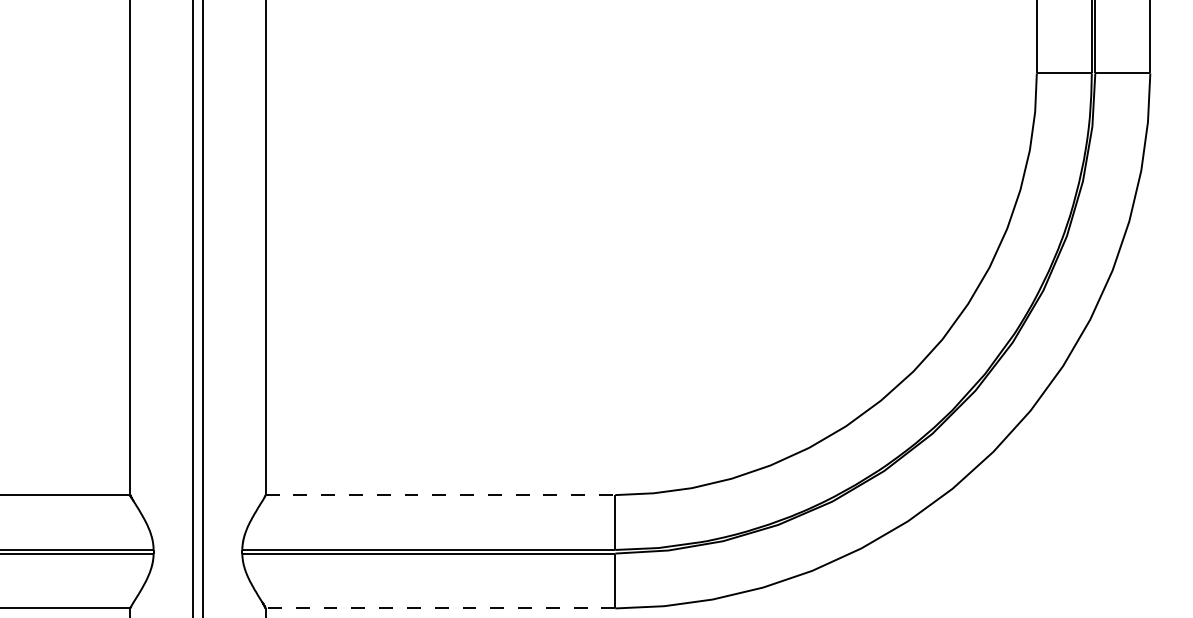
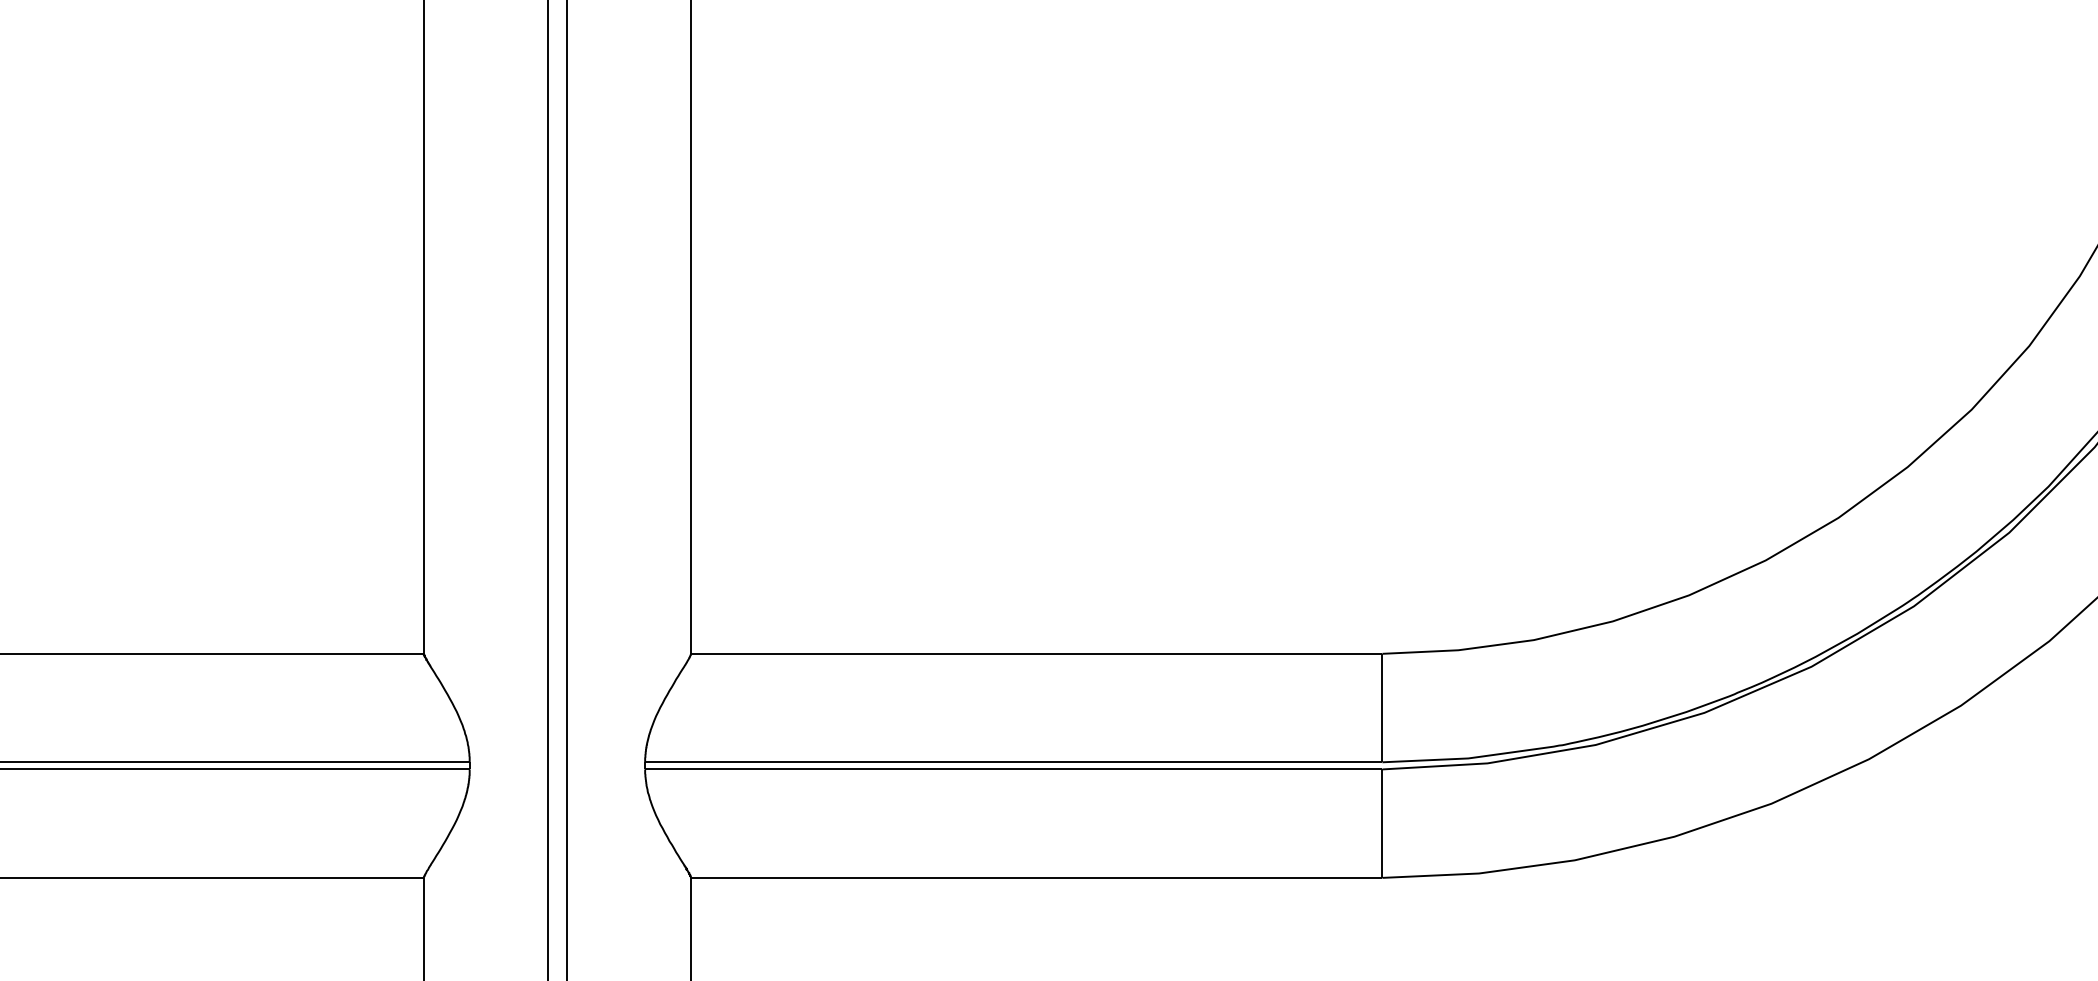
line: (440, 495) -> (1036, 654), dashed -> solid
line: (440, 608) -> (1036, 878), dashed -> solid

